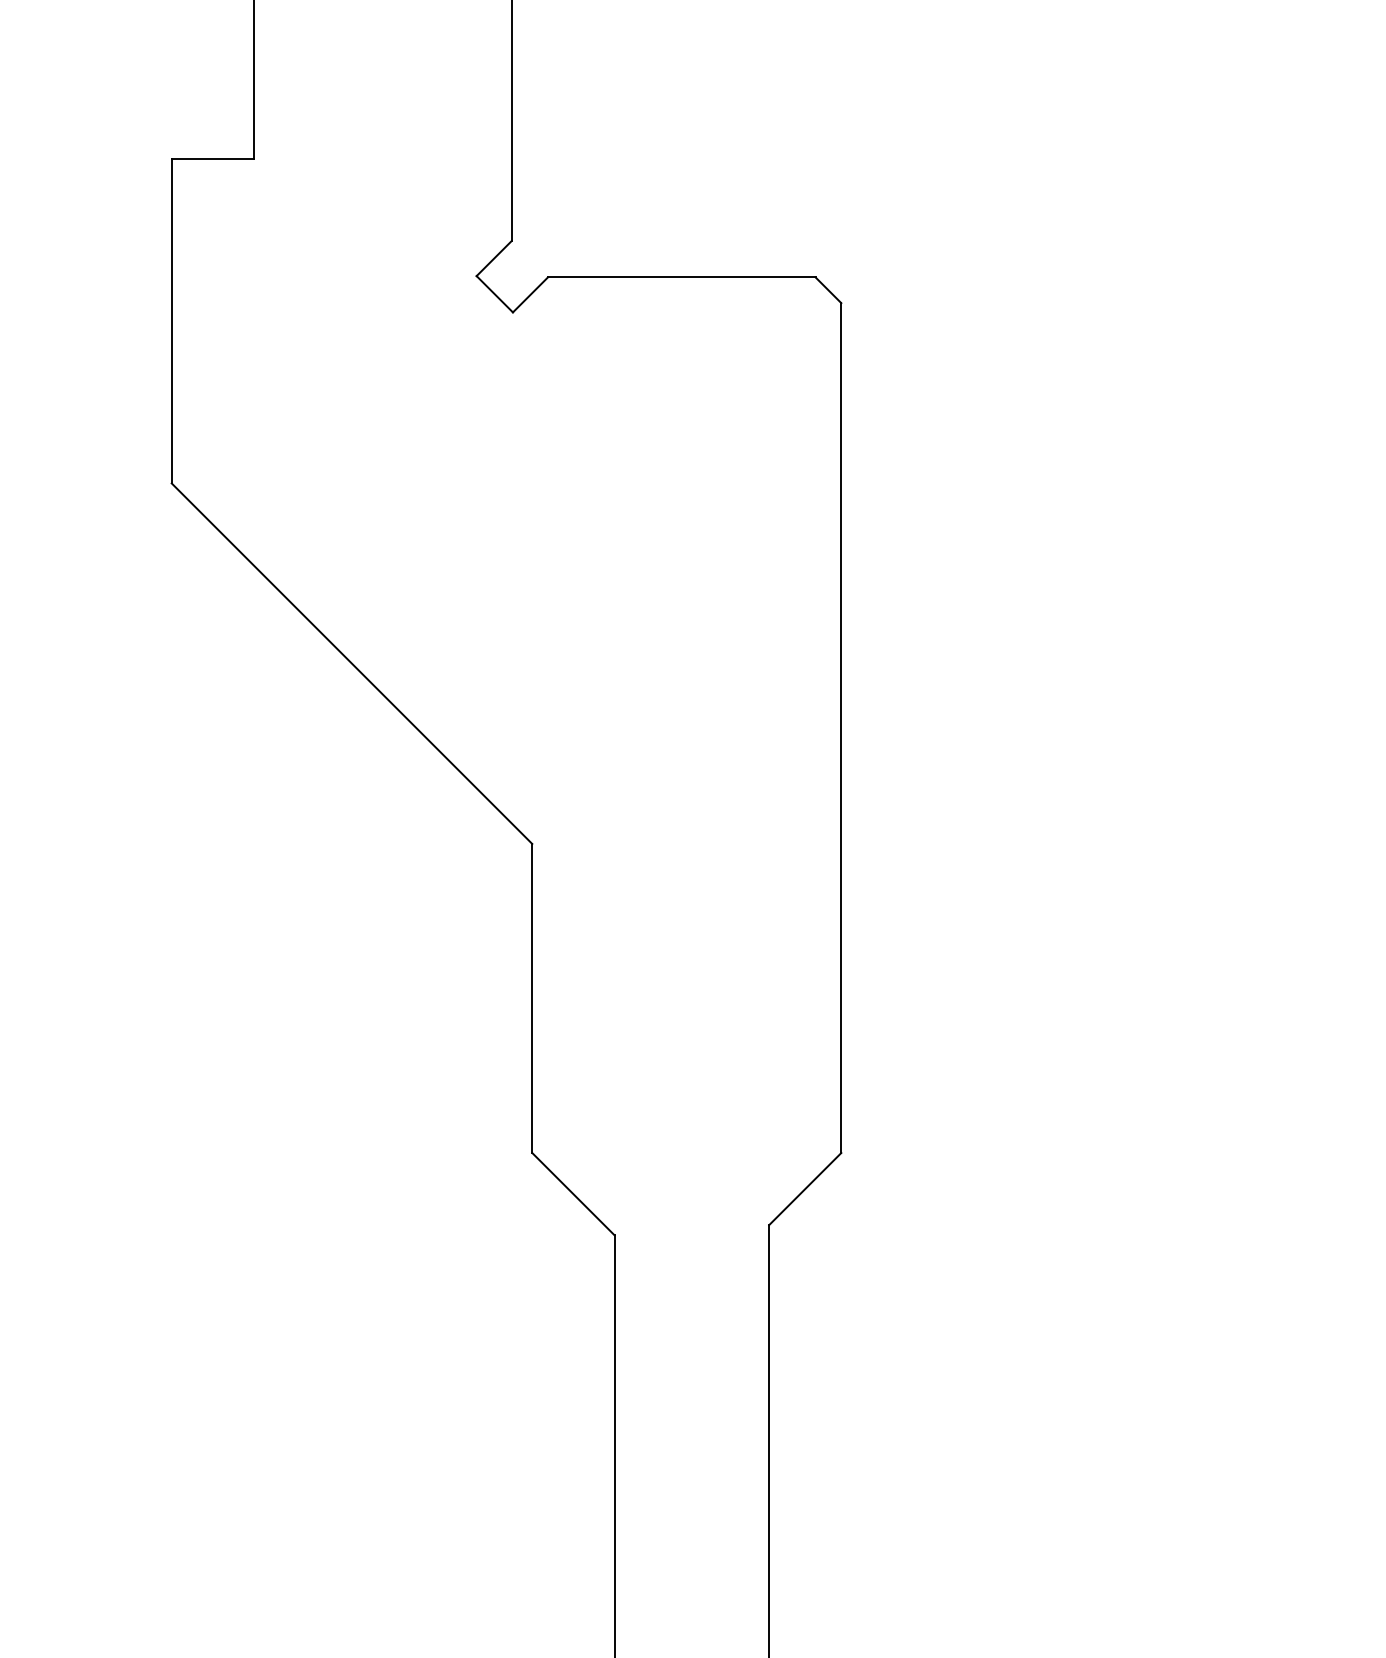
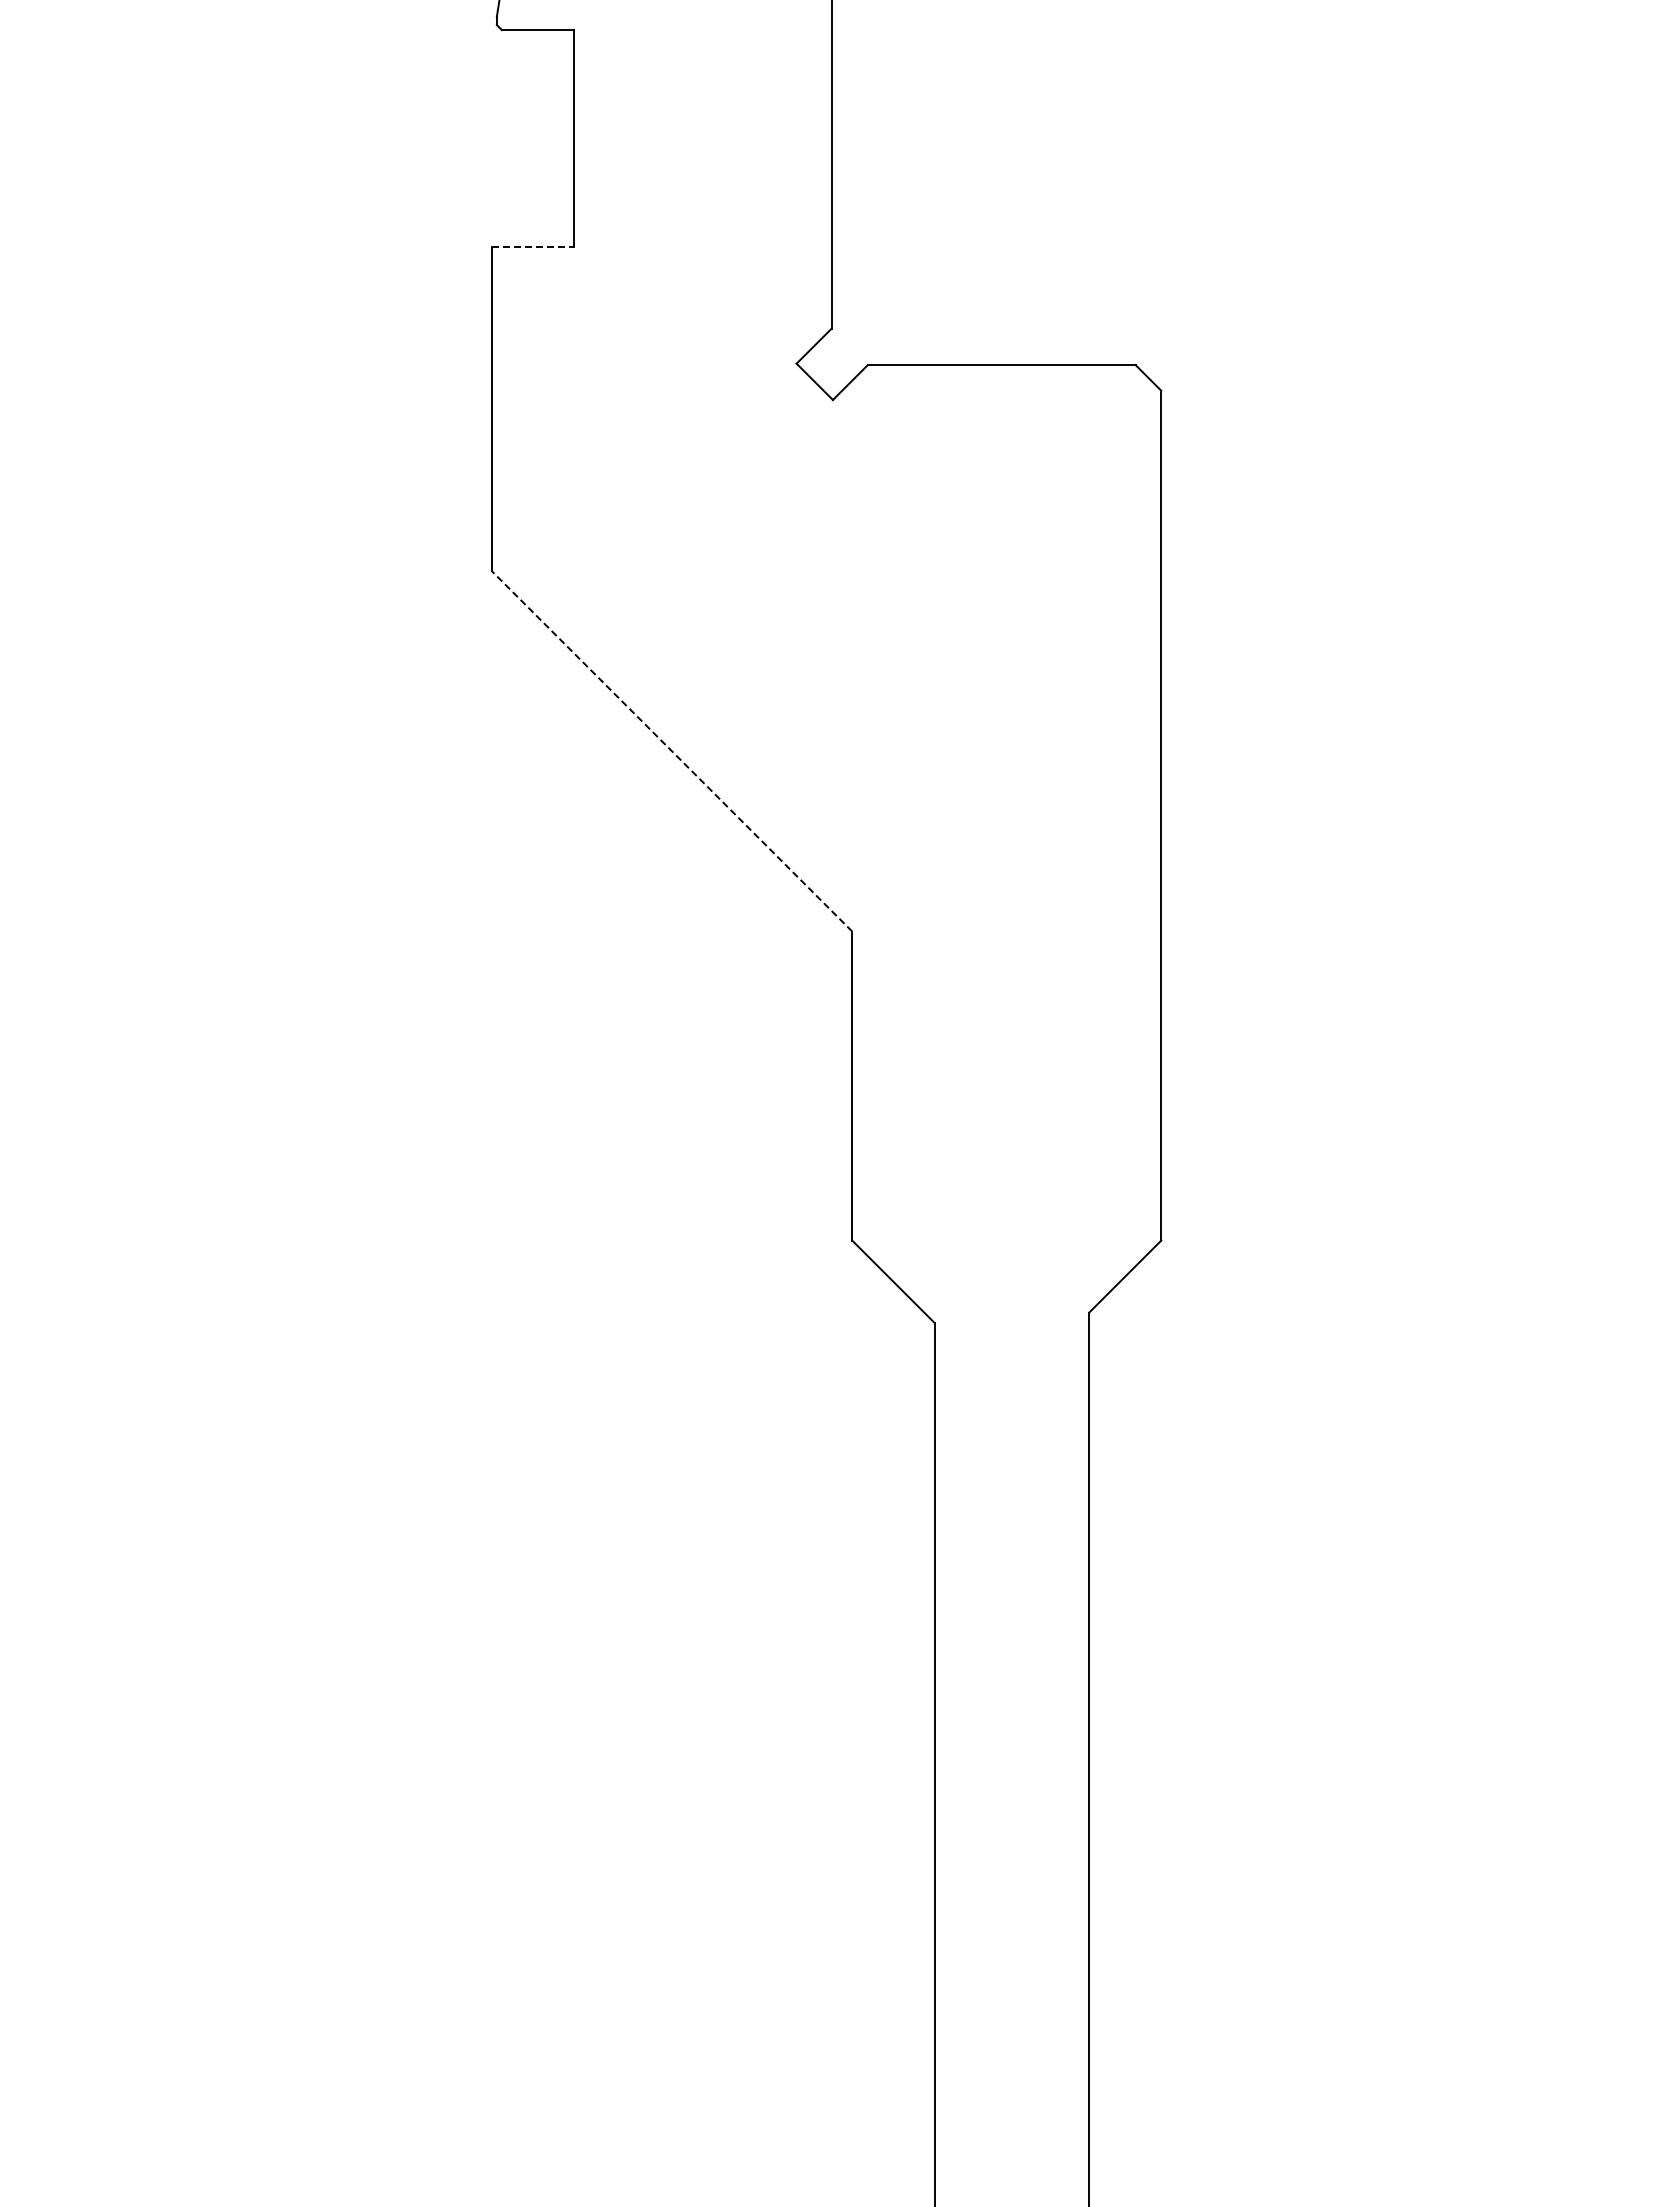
line: (213, 158) -> (533, 246), solid -> dashed
line: (351, 663) -> (671, 751), solid -> dashed

